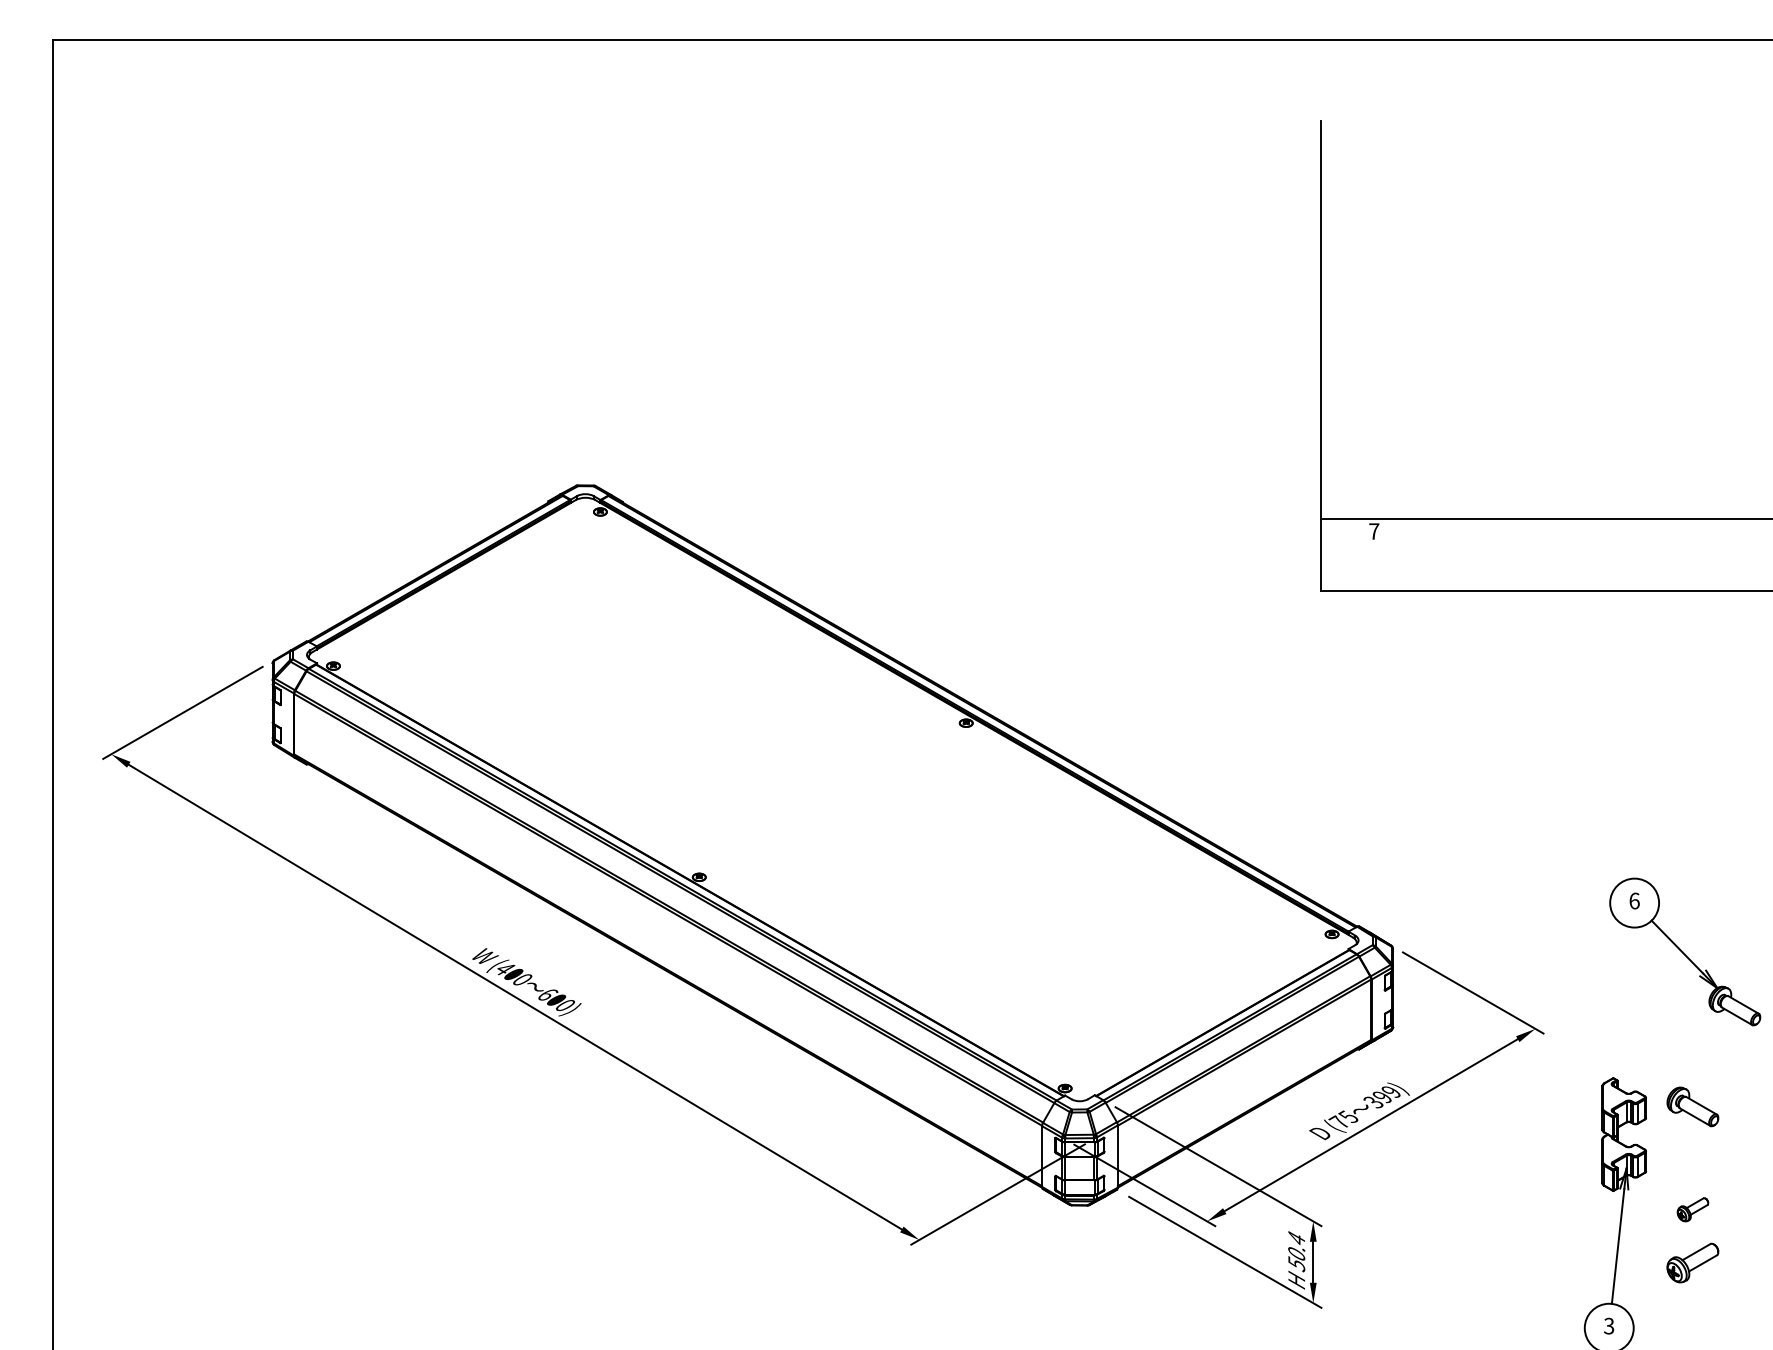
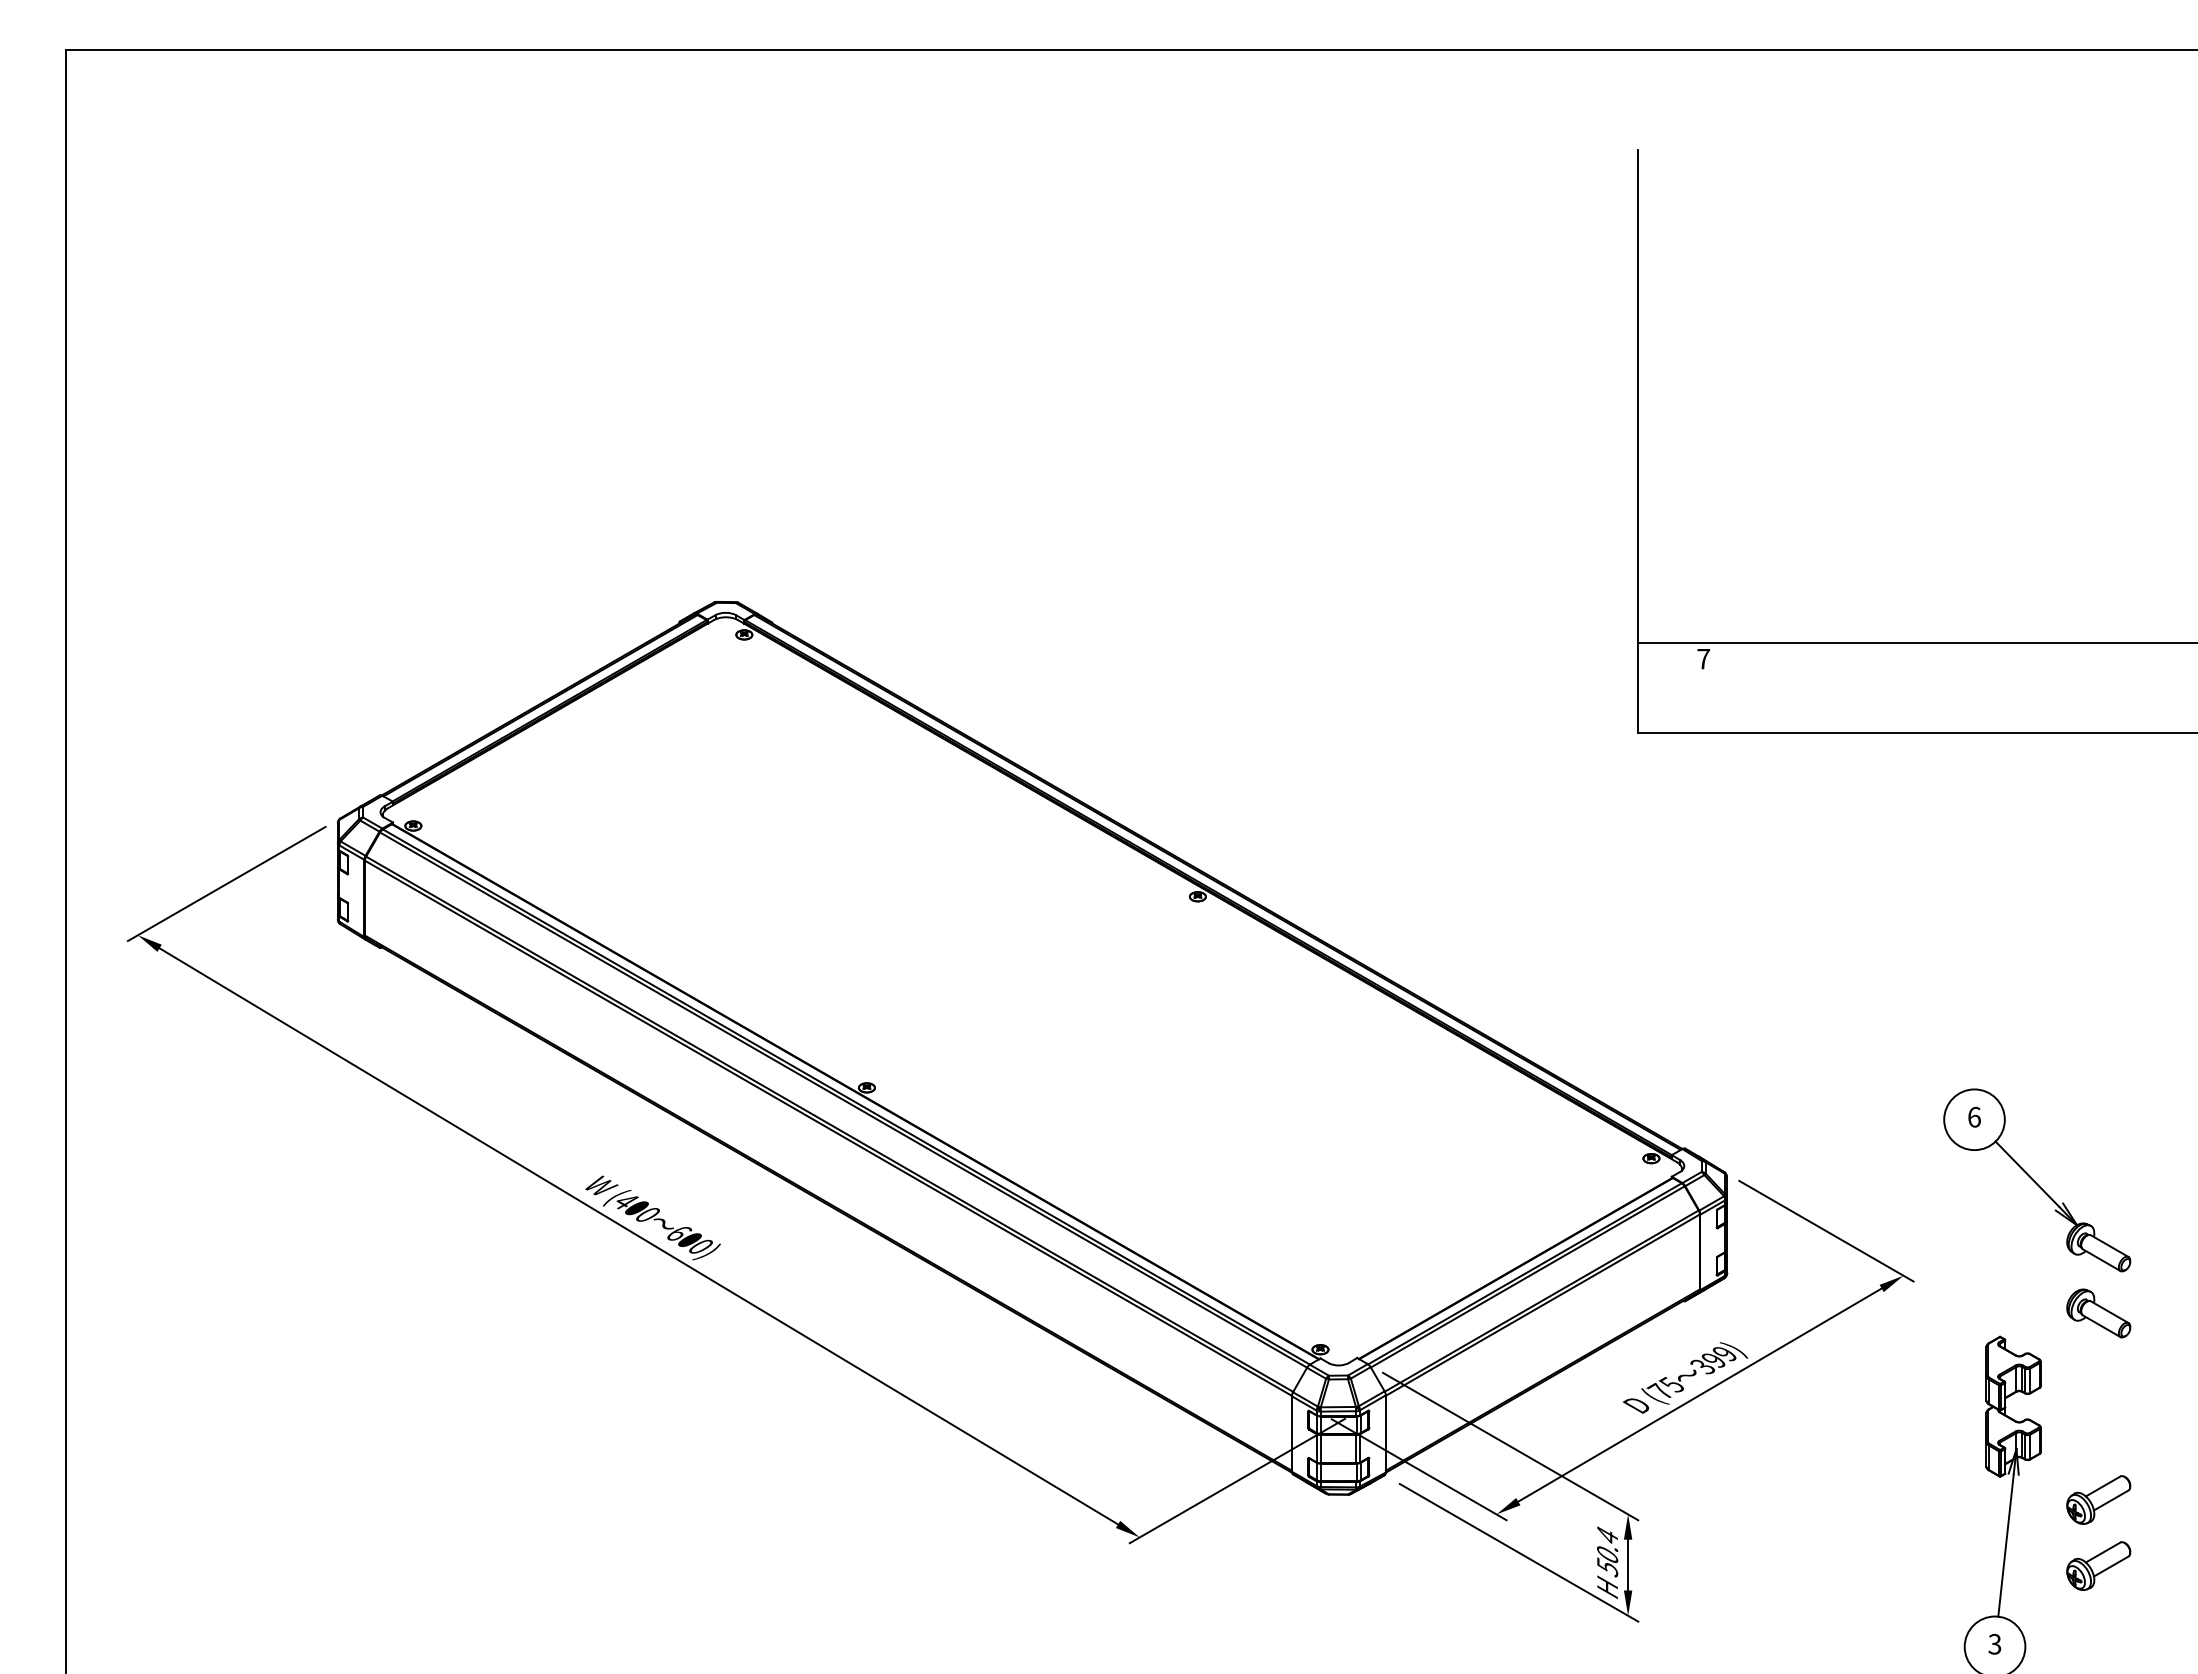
part: (1685, 952) -> (2037, 1180), moved
part: (1692, 1106) -> (2098, 1313), moved
part: (1692, 1209) -> (2098, 1499), size x1.67

